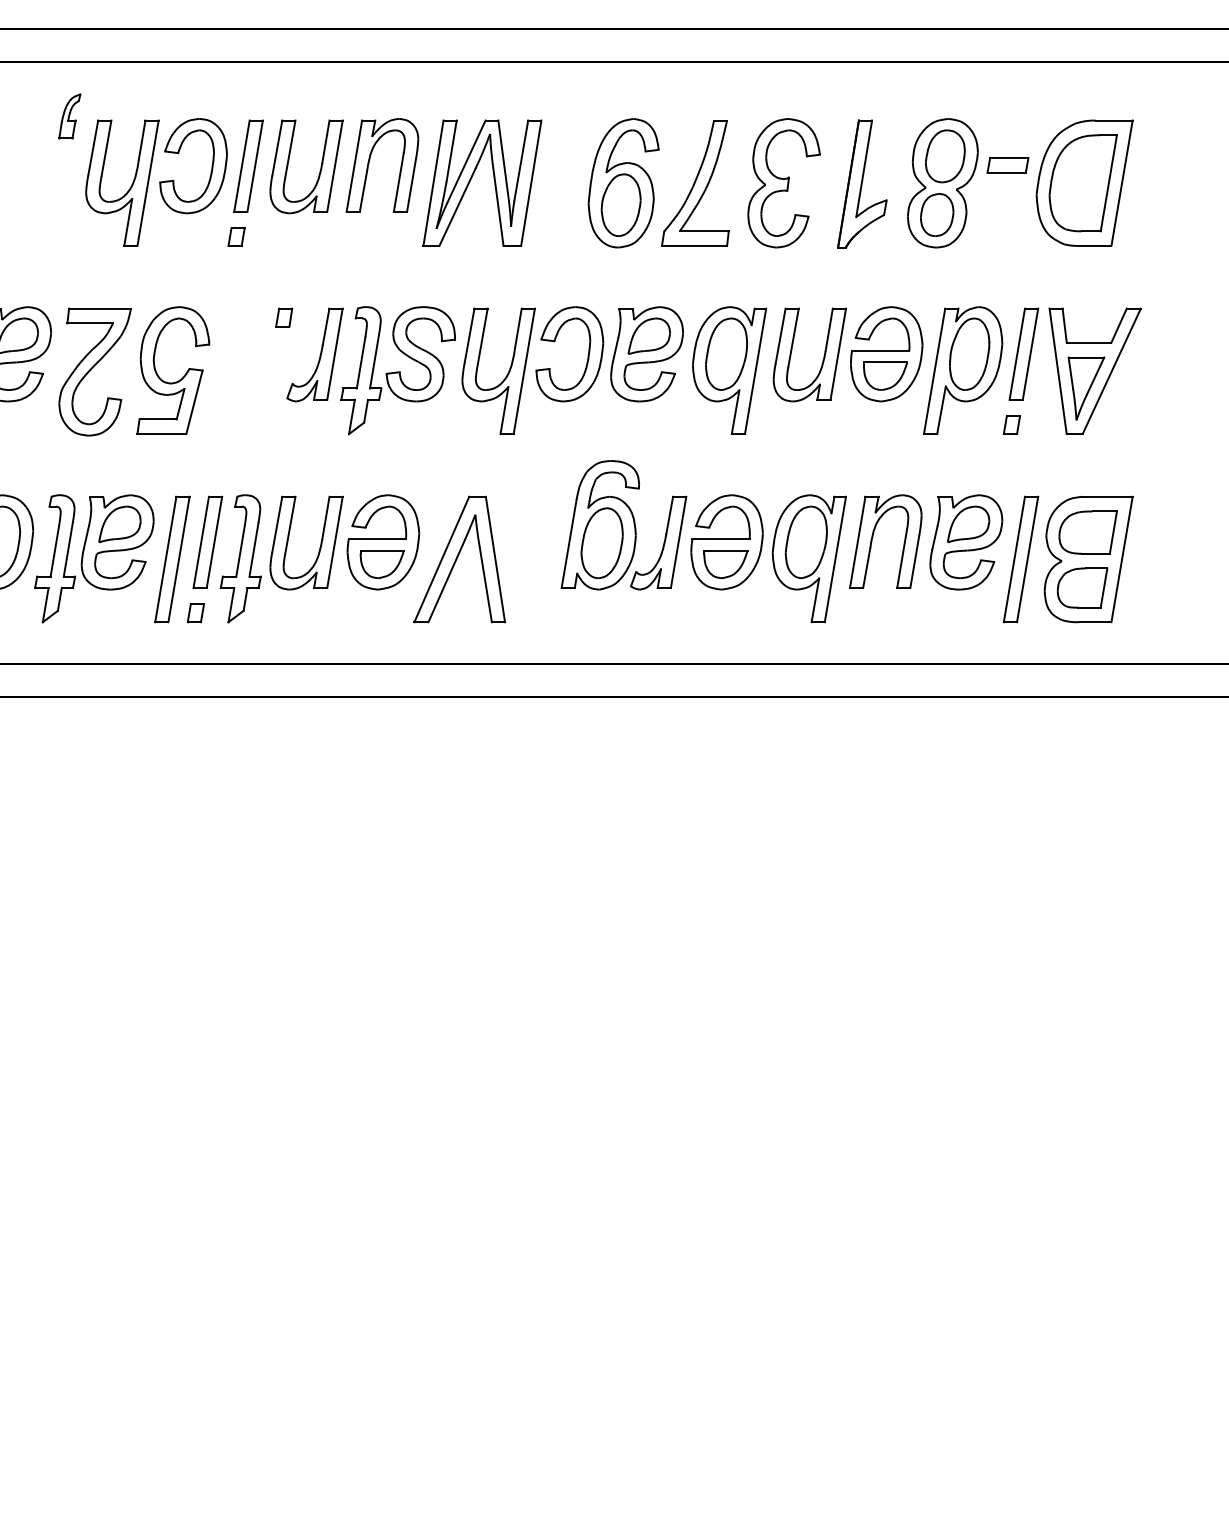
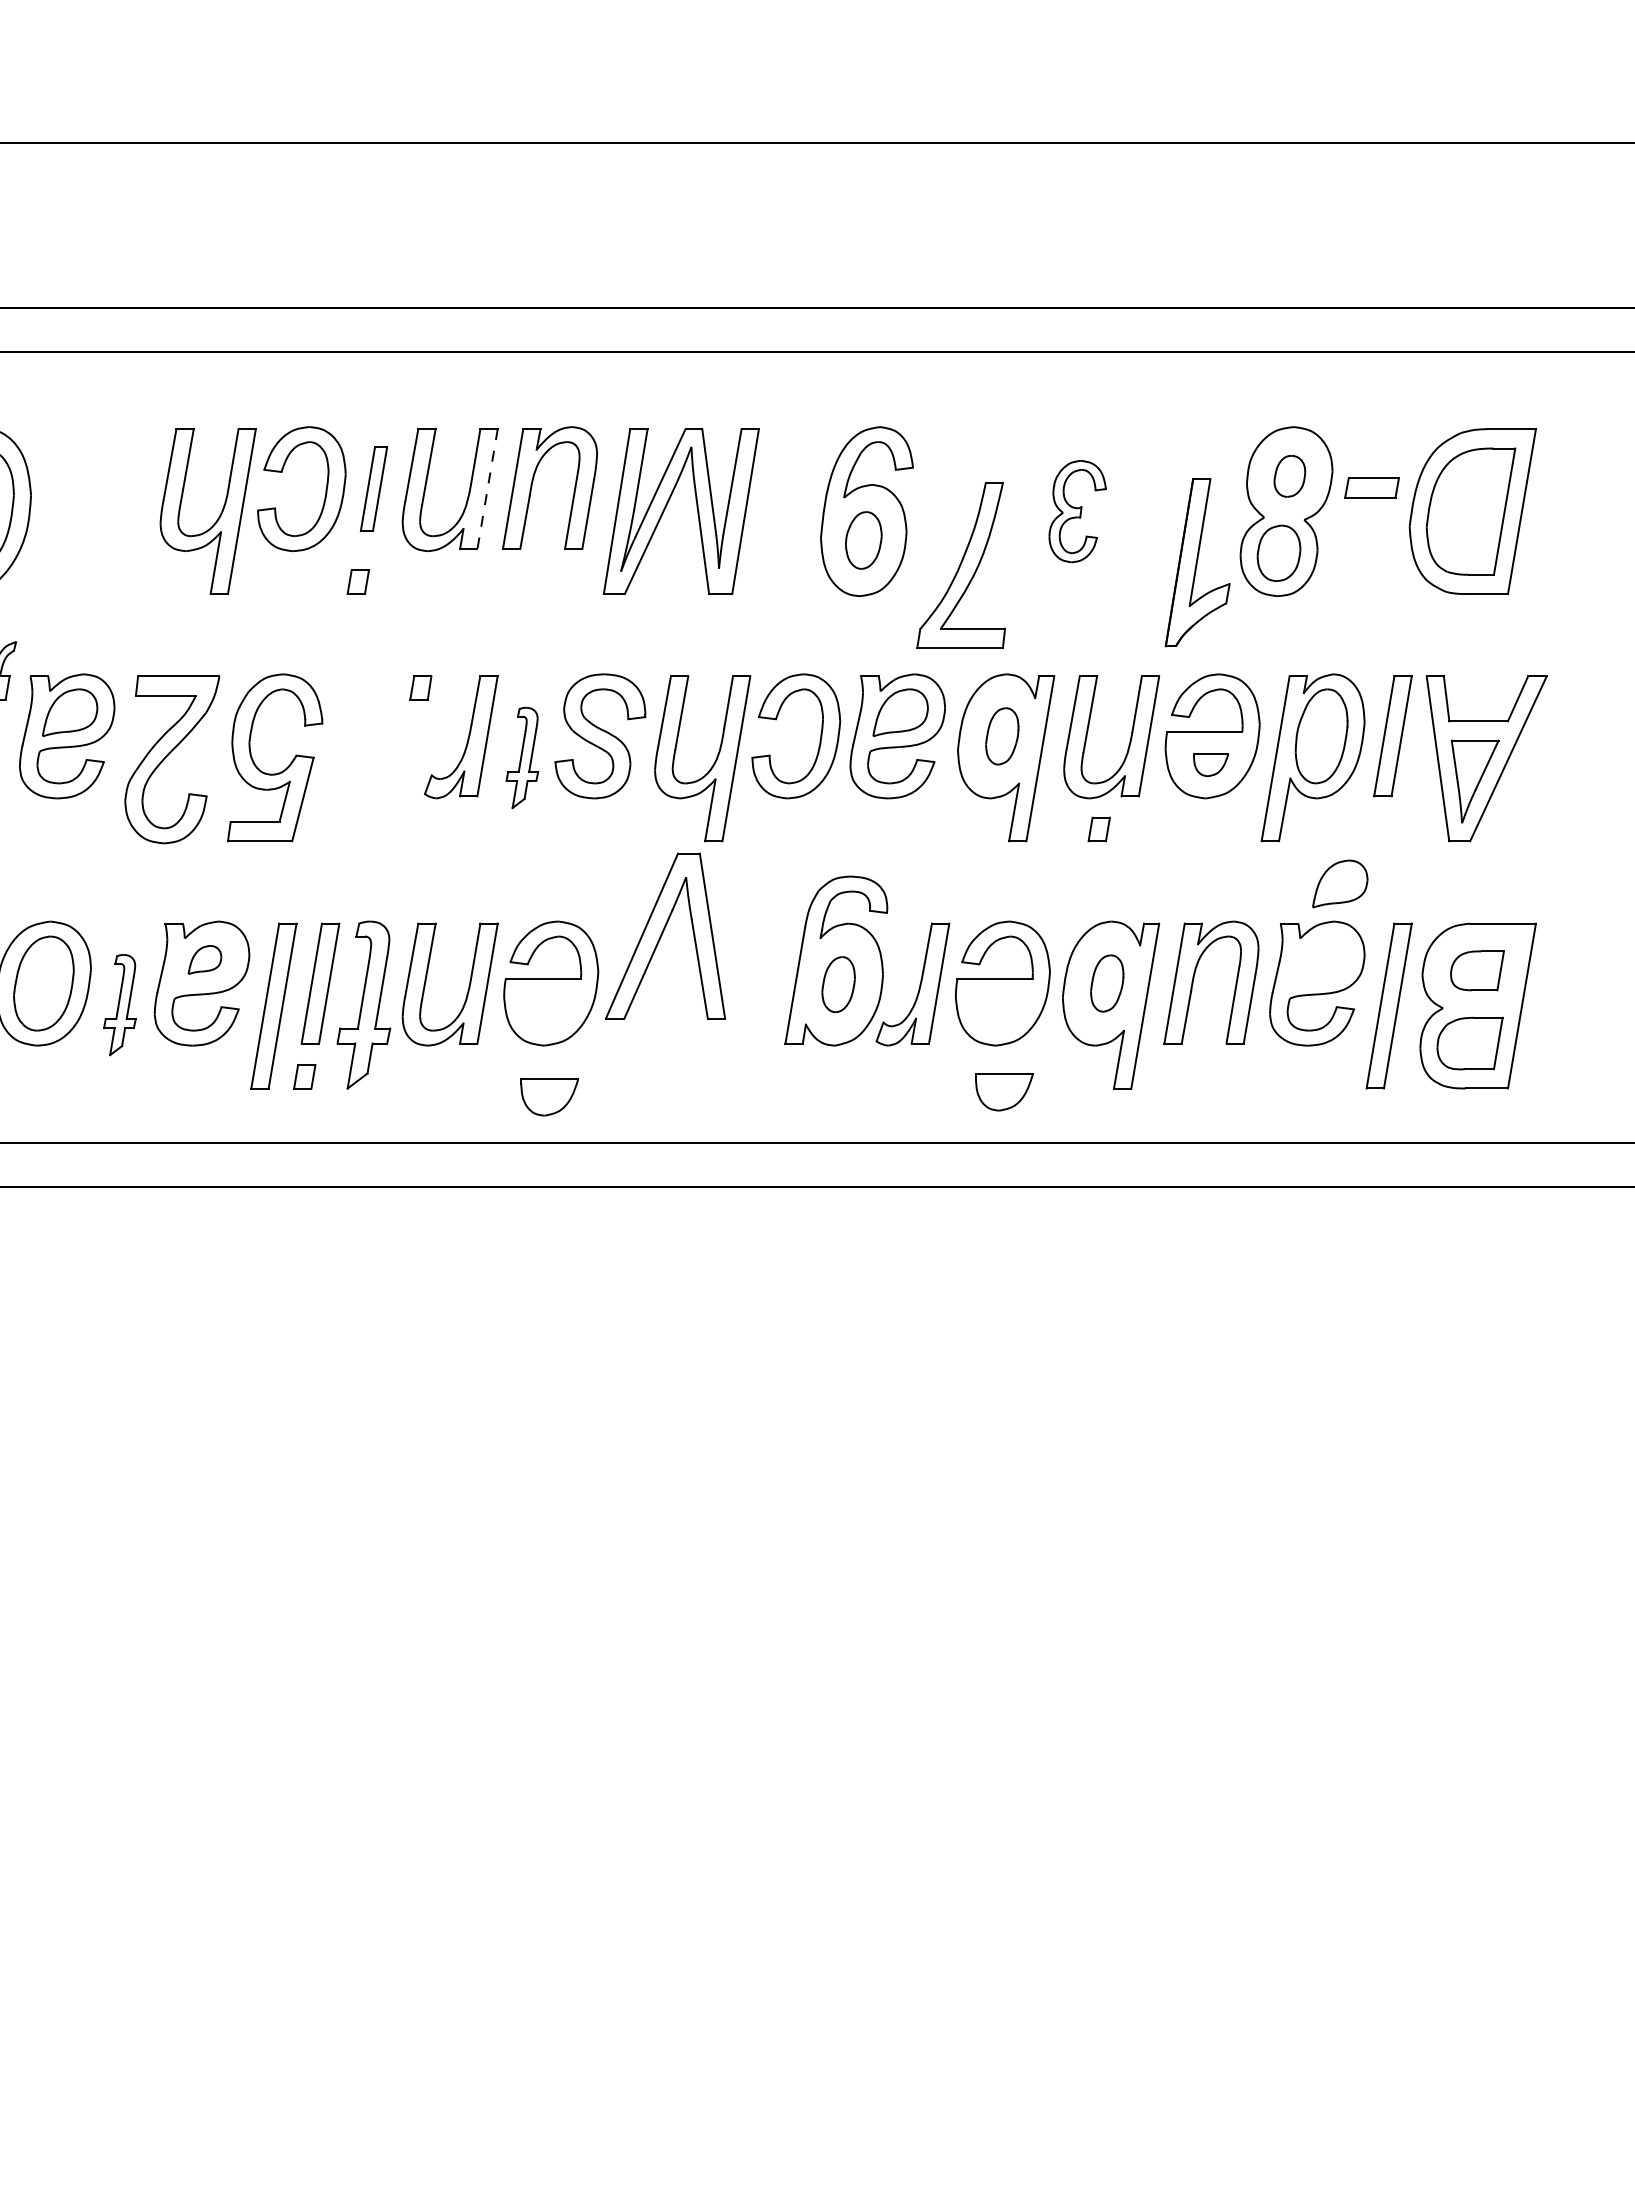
part: (70, 116) -> (139, 423), removed
part: (945, 156) -> (1289, 476), size x0.6
part: (248, 165) -> (373, 488), size x0.7
line: (334, 166) -> (487, 489), solid -> dashed
part: (694, 183) -> (960, 565), moved
part: (783, 183) -> (1077, 511), size x0.6
part: (862, 183) -> (1197, 562), moved
part: (621, 205) -> (863, 540), size x0.7
part: (726, 354) -> (1002, 736), size x0.6
part: (361, 370) -> (522, 757), size x0.6
part: (885, 376) -> (1210, 765), size x0.6
part: (1011, 425) -> (1098, 829), moved
part: (119, 524) -> (204, 959), size x0.6
part: (968, 524) -> (1340, 883), moved
part: (1088, 532) -> (1477, 970), size x0.7
part: (806, 542) -> (1107, 983), size x0.6
part: (601, 543) -> (838, 984), size x0.6
part: (54, 558) -> (119, 1004), size x0.6
part: (459, 559) -> (665, 935), moved
part: (382, 564) -> (549, 1097), moved
part: (726, 564) -> (1004, 1092), moved

